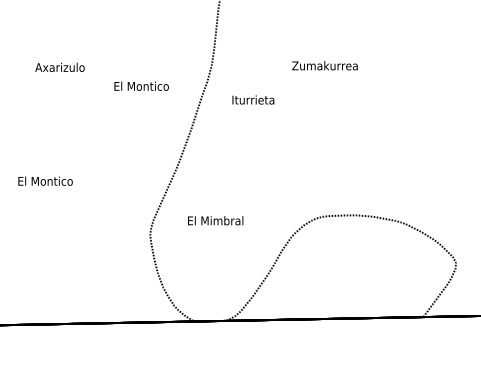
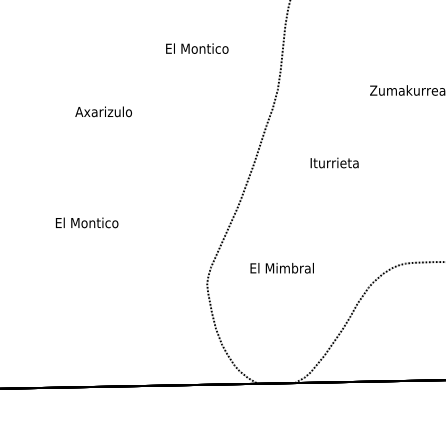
text: (59, 66) -> (103, 110), moved
text: (141, 85) -> (197, 47), moved
text: (253, 99) -> (334, 162), moved

